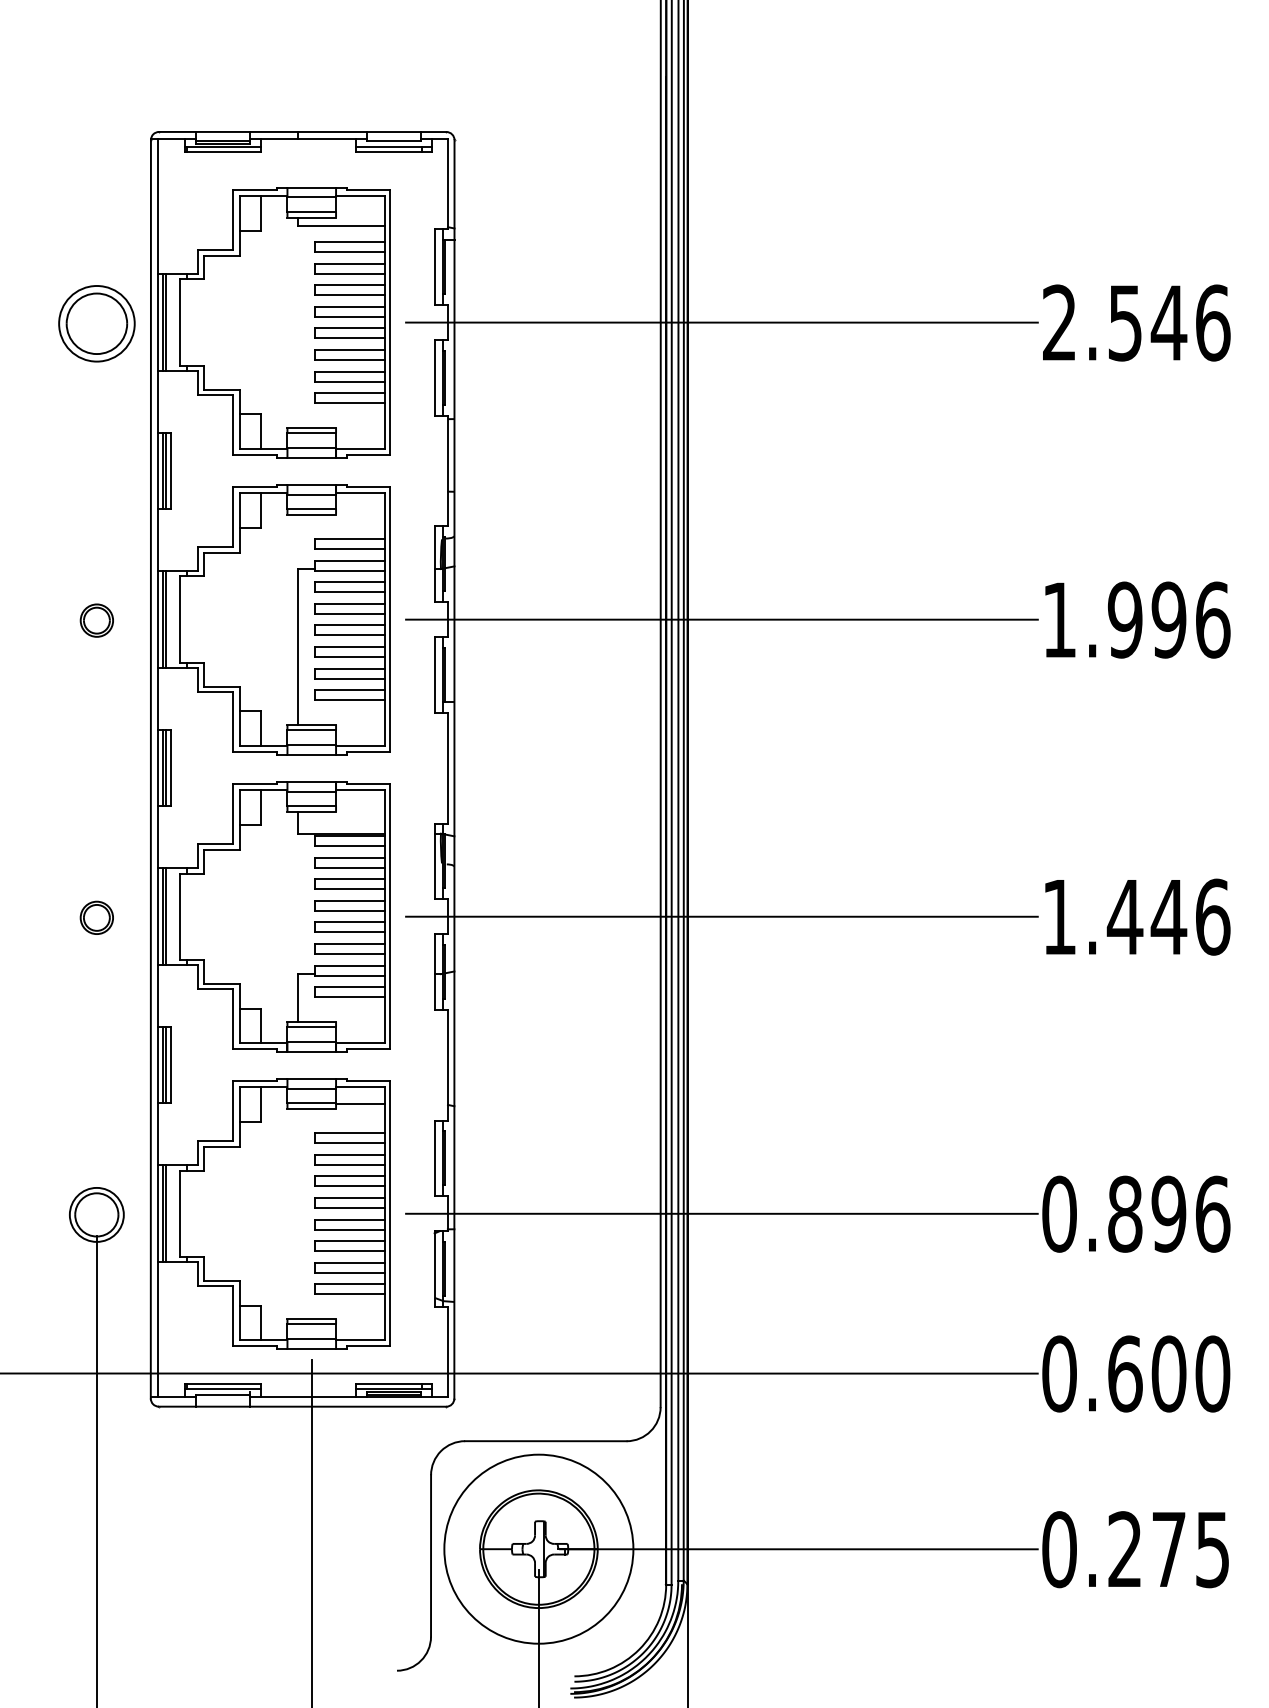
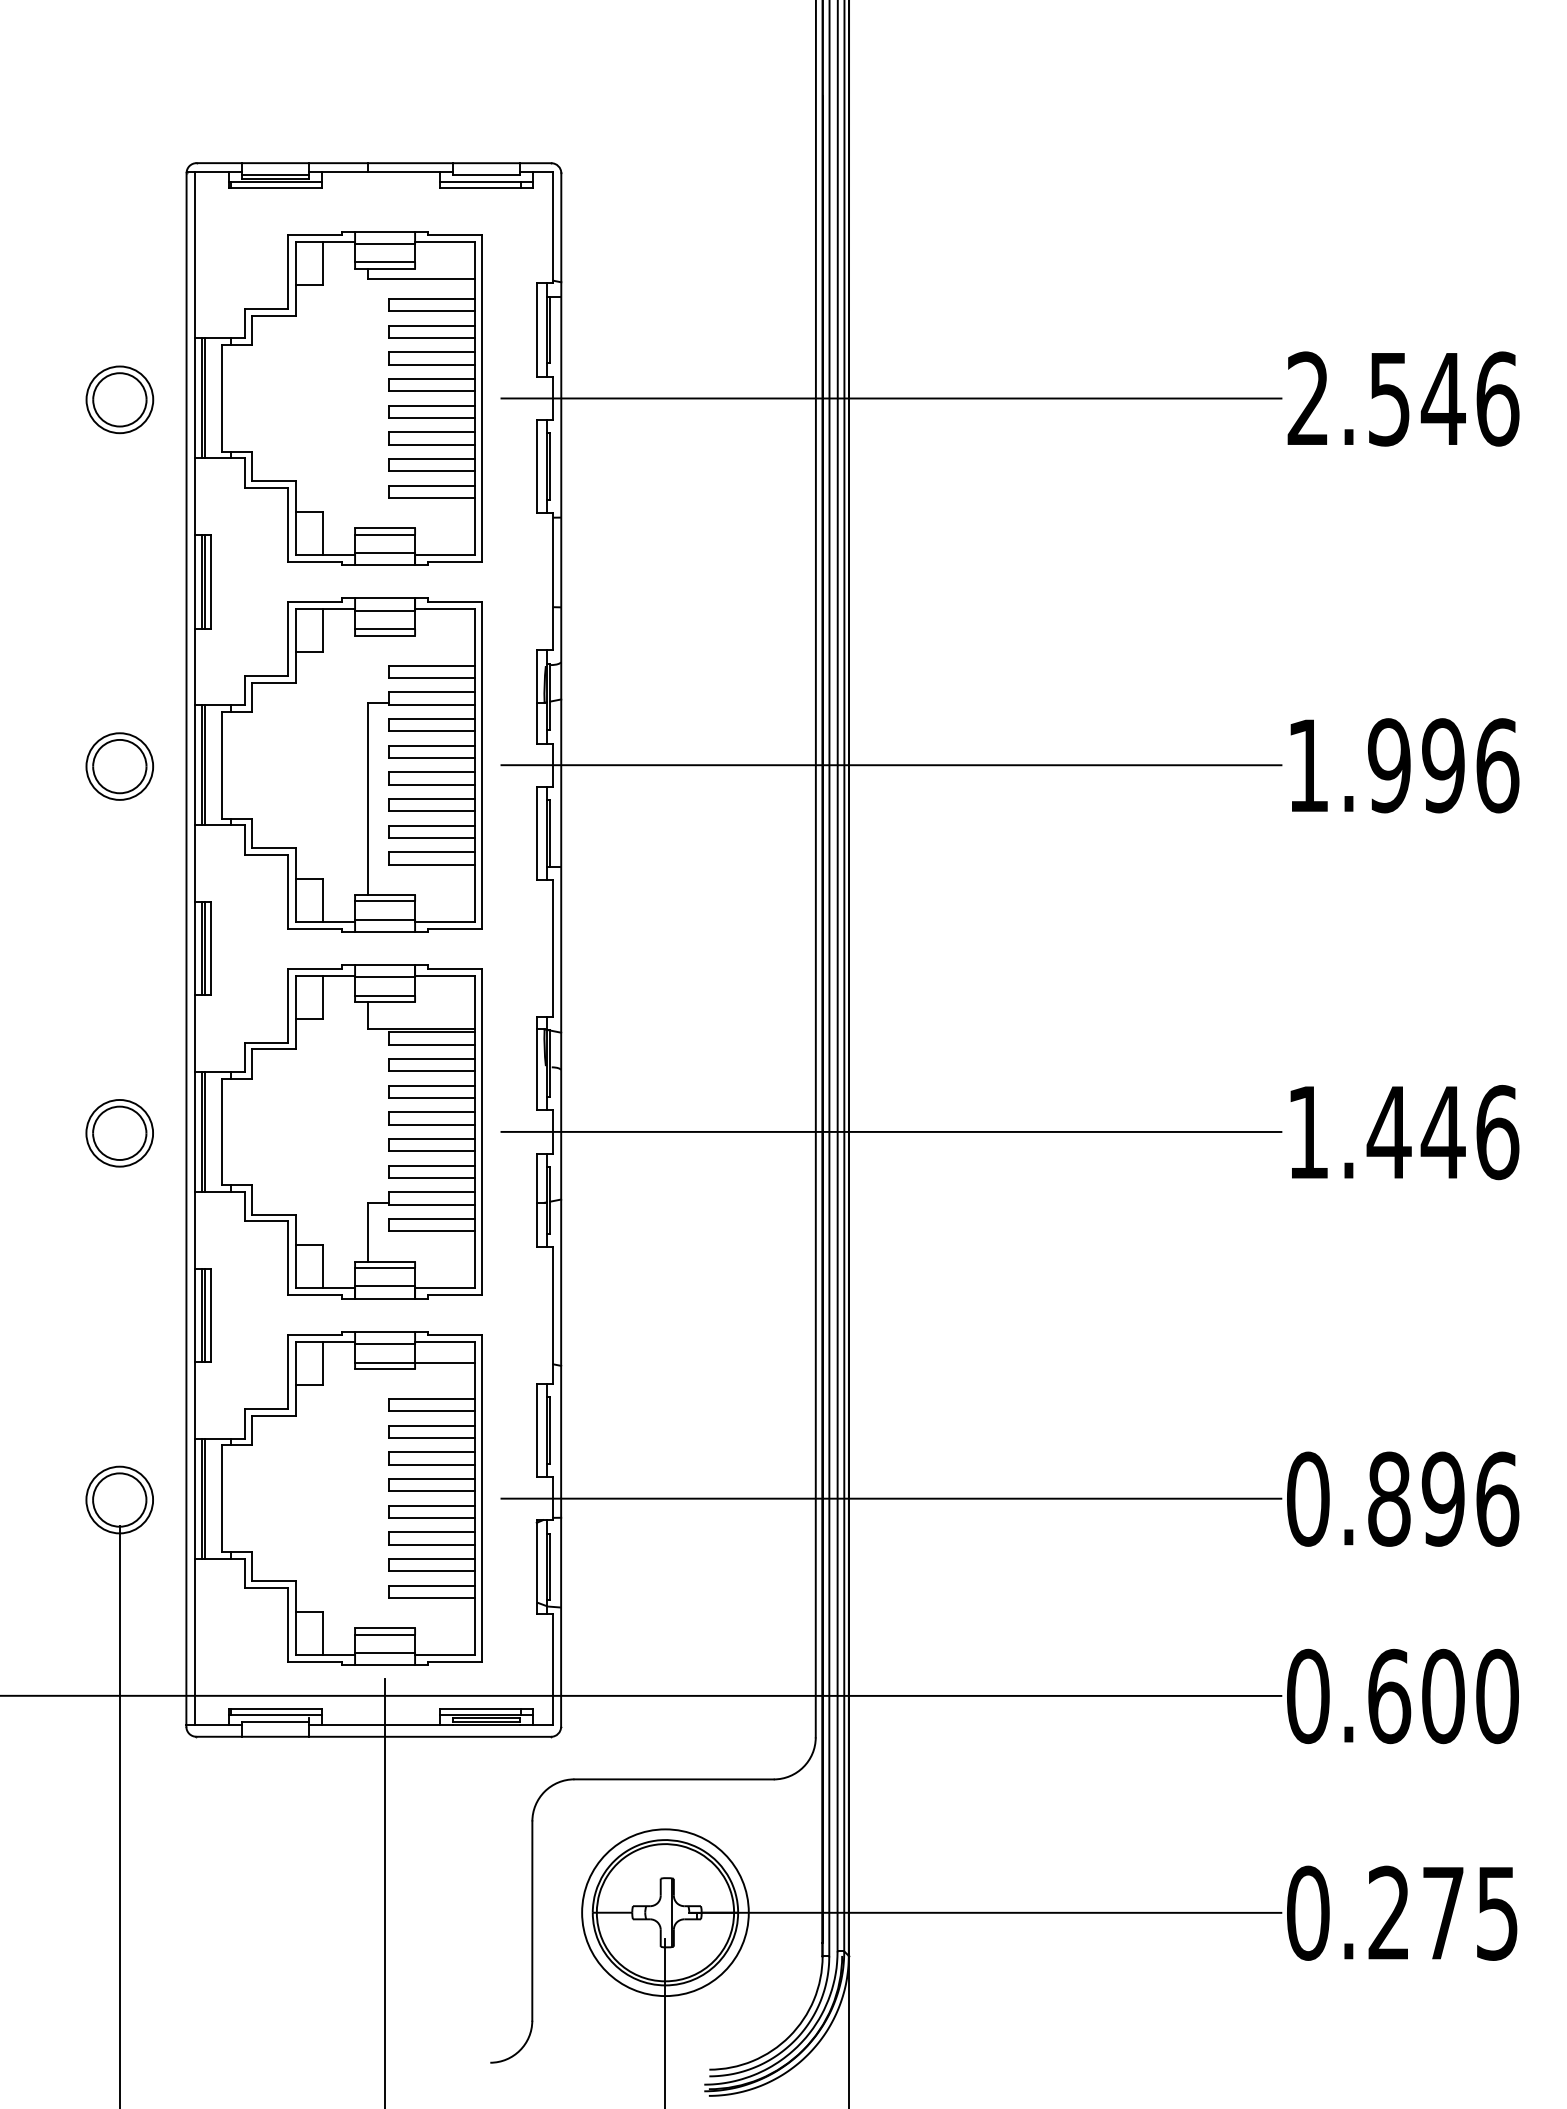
part: (96, 323) -> (119, 399), size x0.71
part: (96, 620) -> (119, 766), size x1.67
part: (96, 917) -> (119, 1132), size x1.67
circle: (538, 1548) -> (664, 1911), size x0.71

